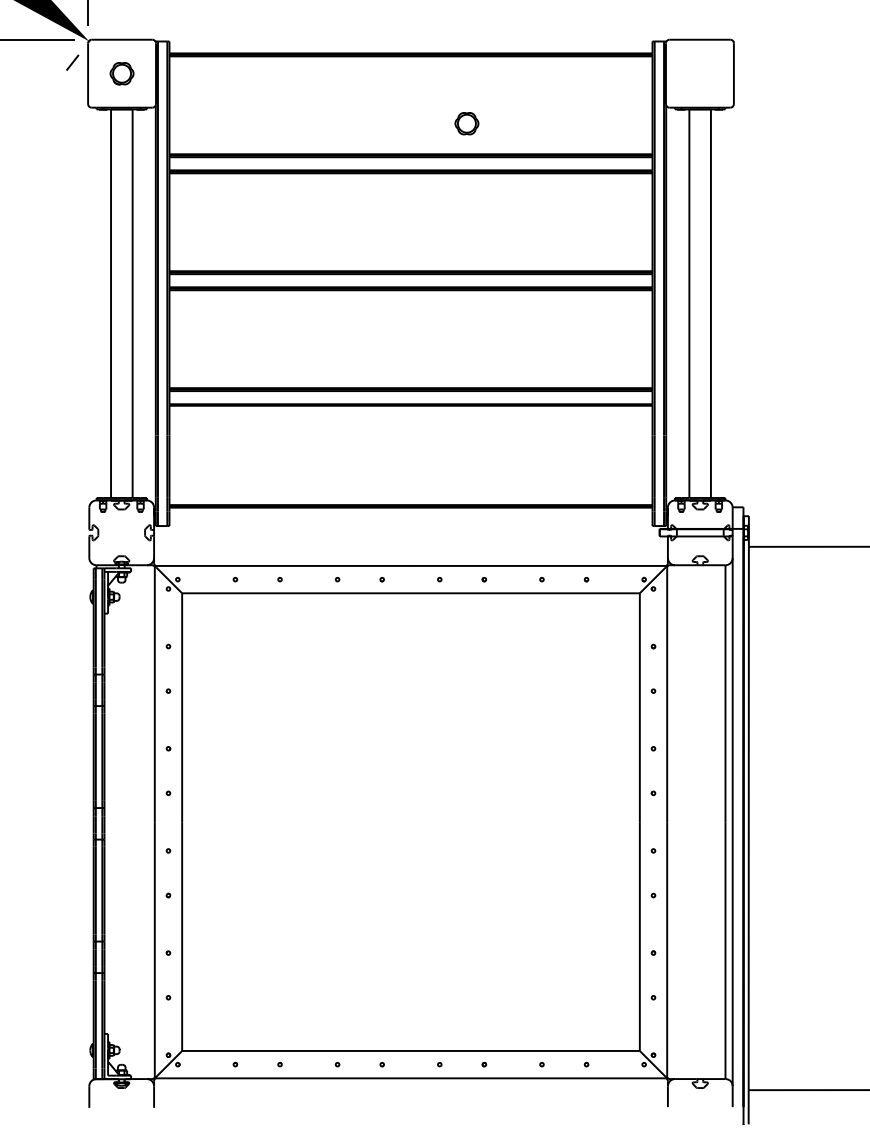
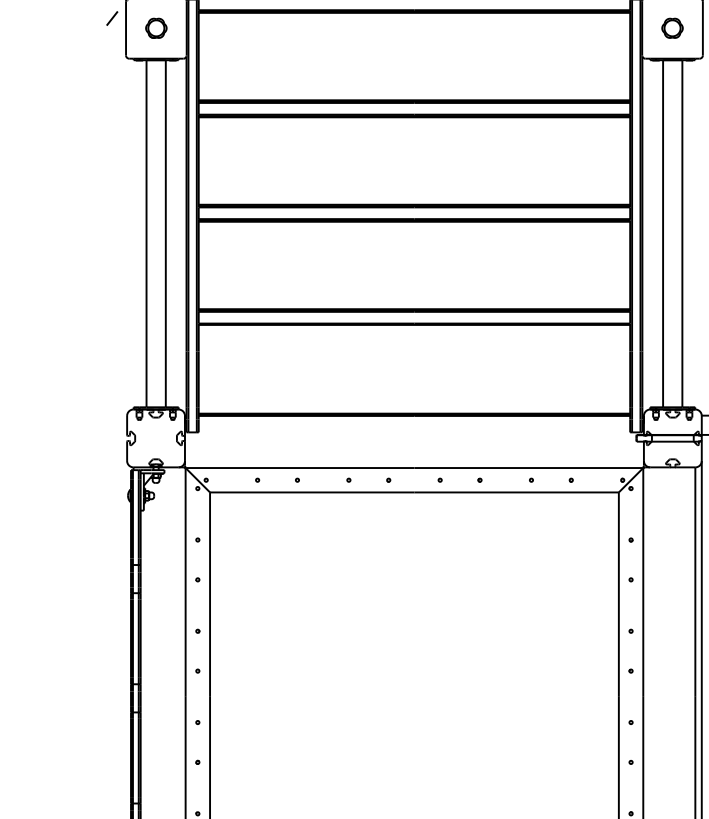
part: (466, 123) -> (672, 28), moved

